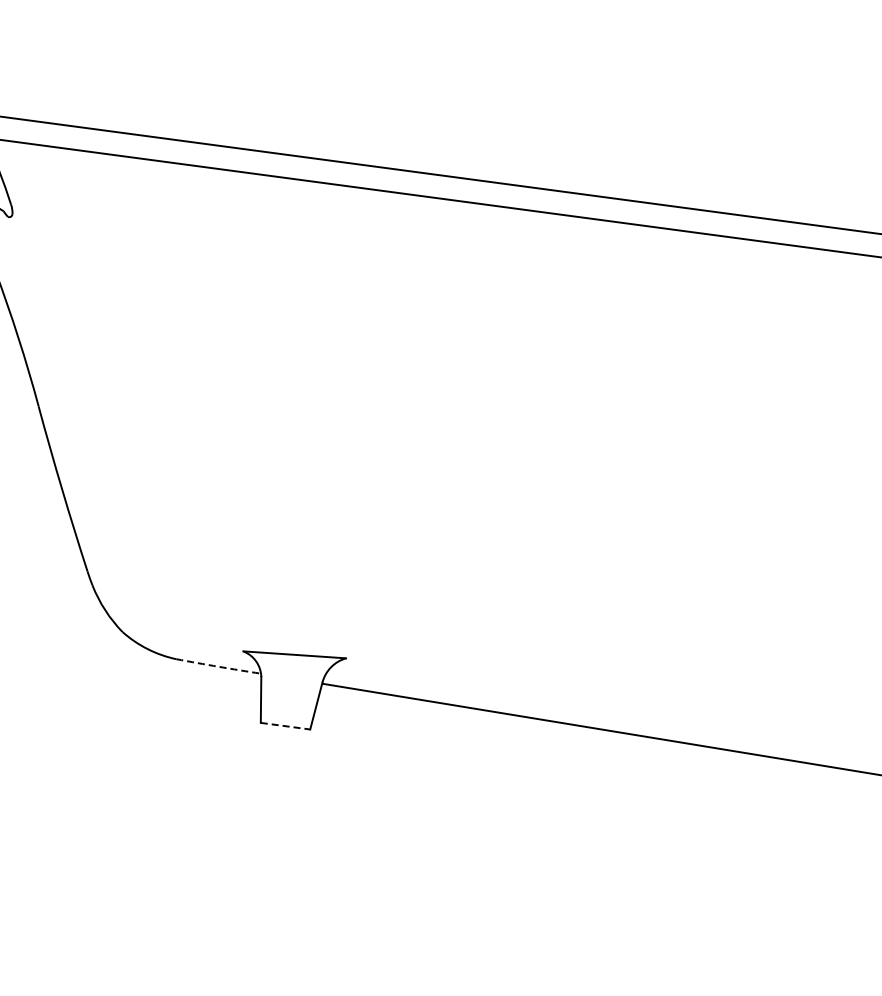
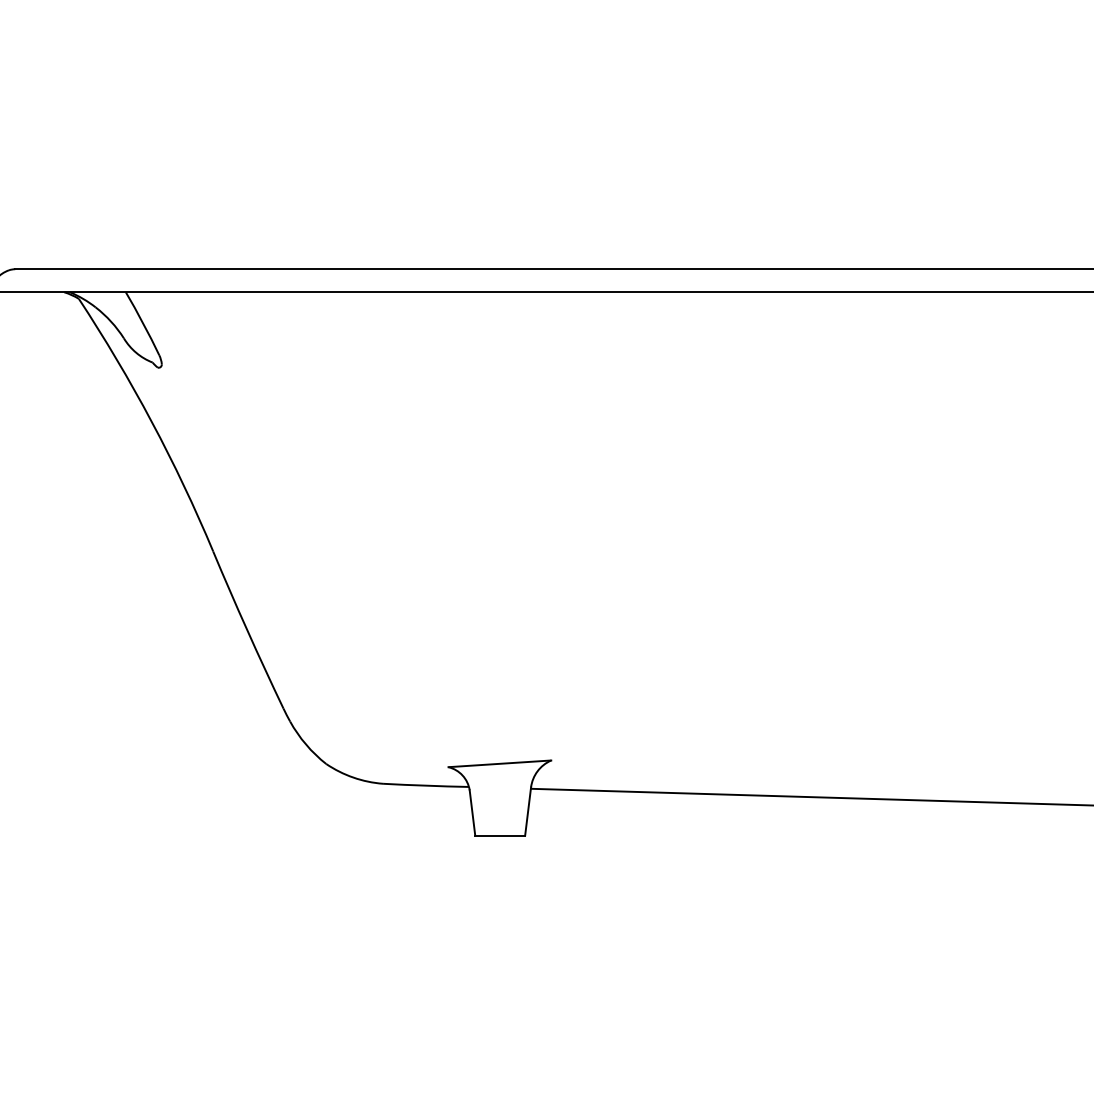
arc: (219, 666) -> (426, 785), dashed -> solid
line: (285, 725) -> (500, 835), dashed -> solid

